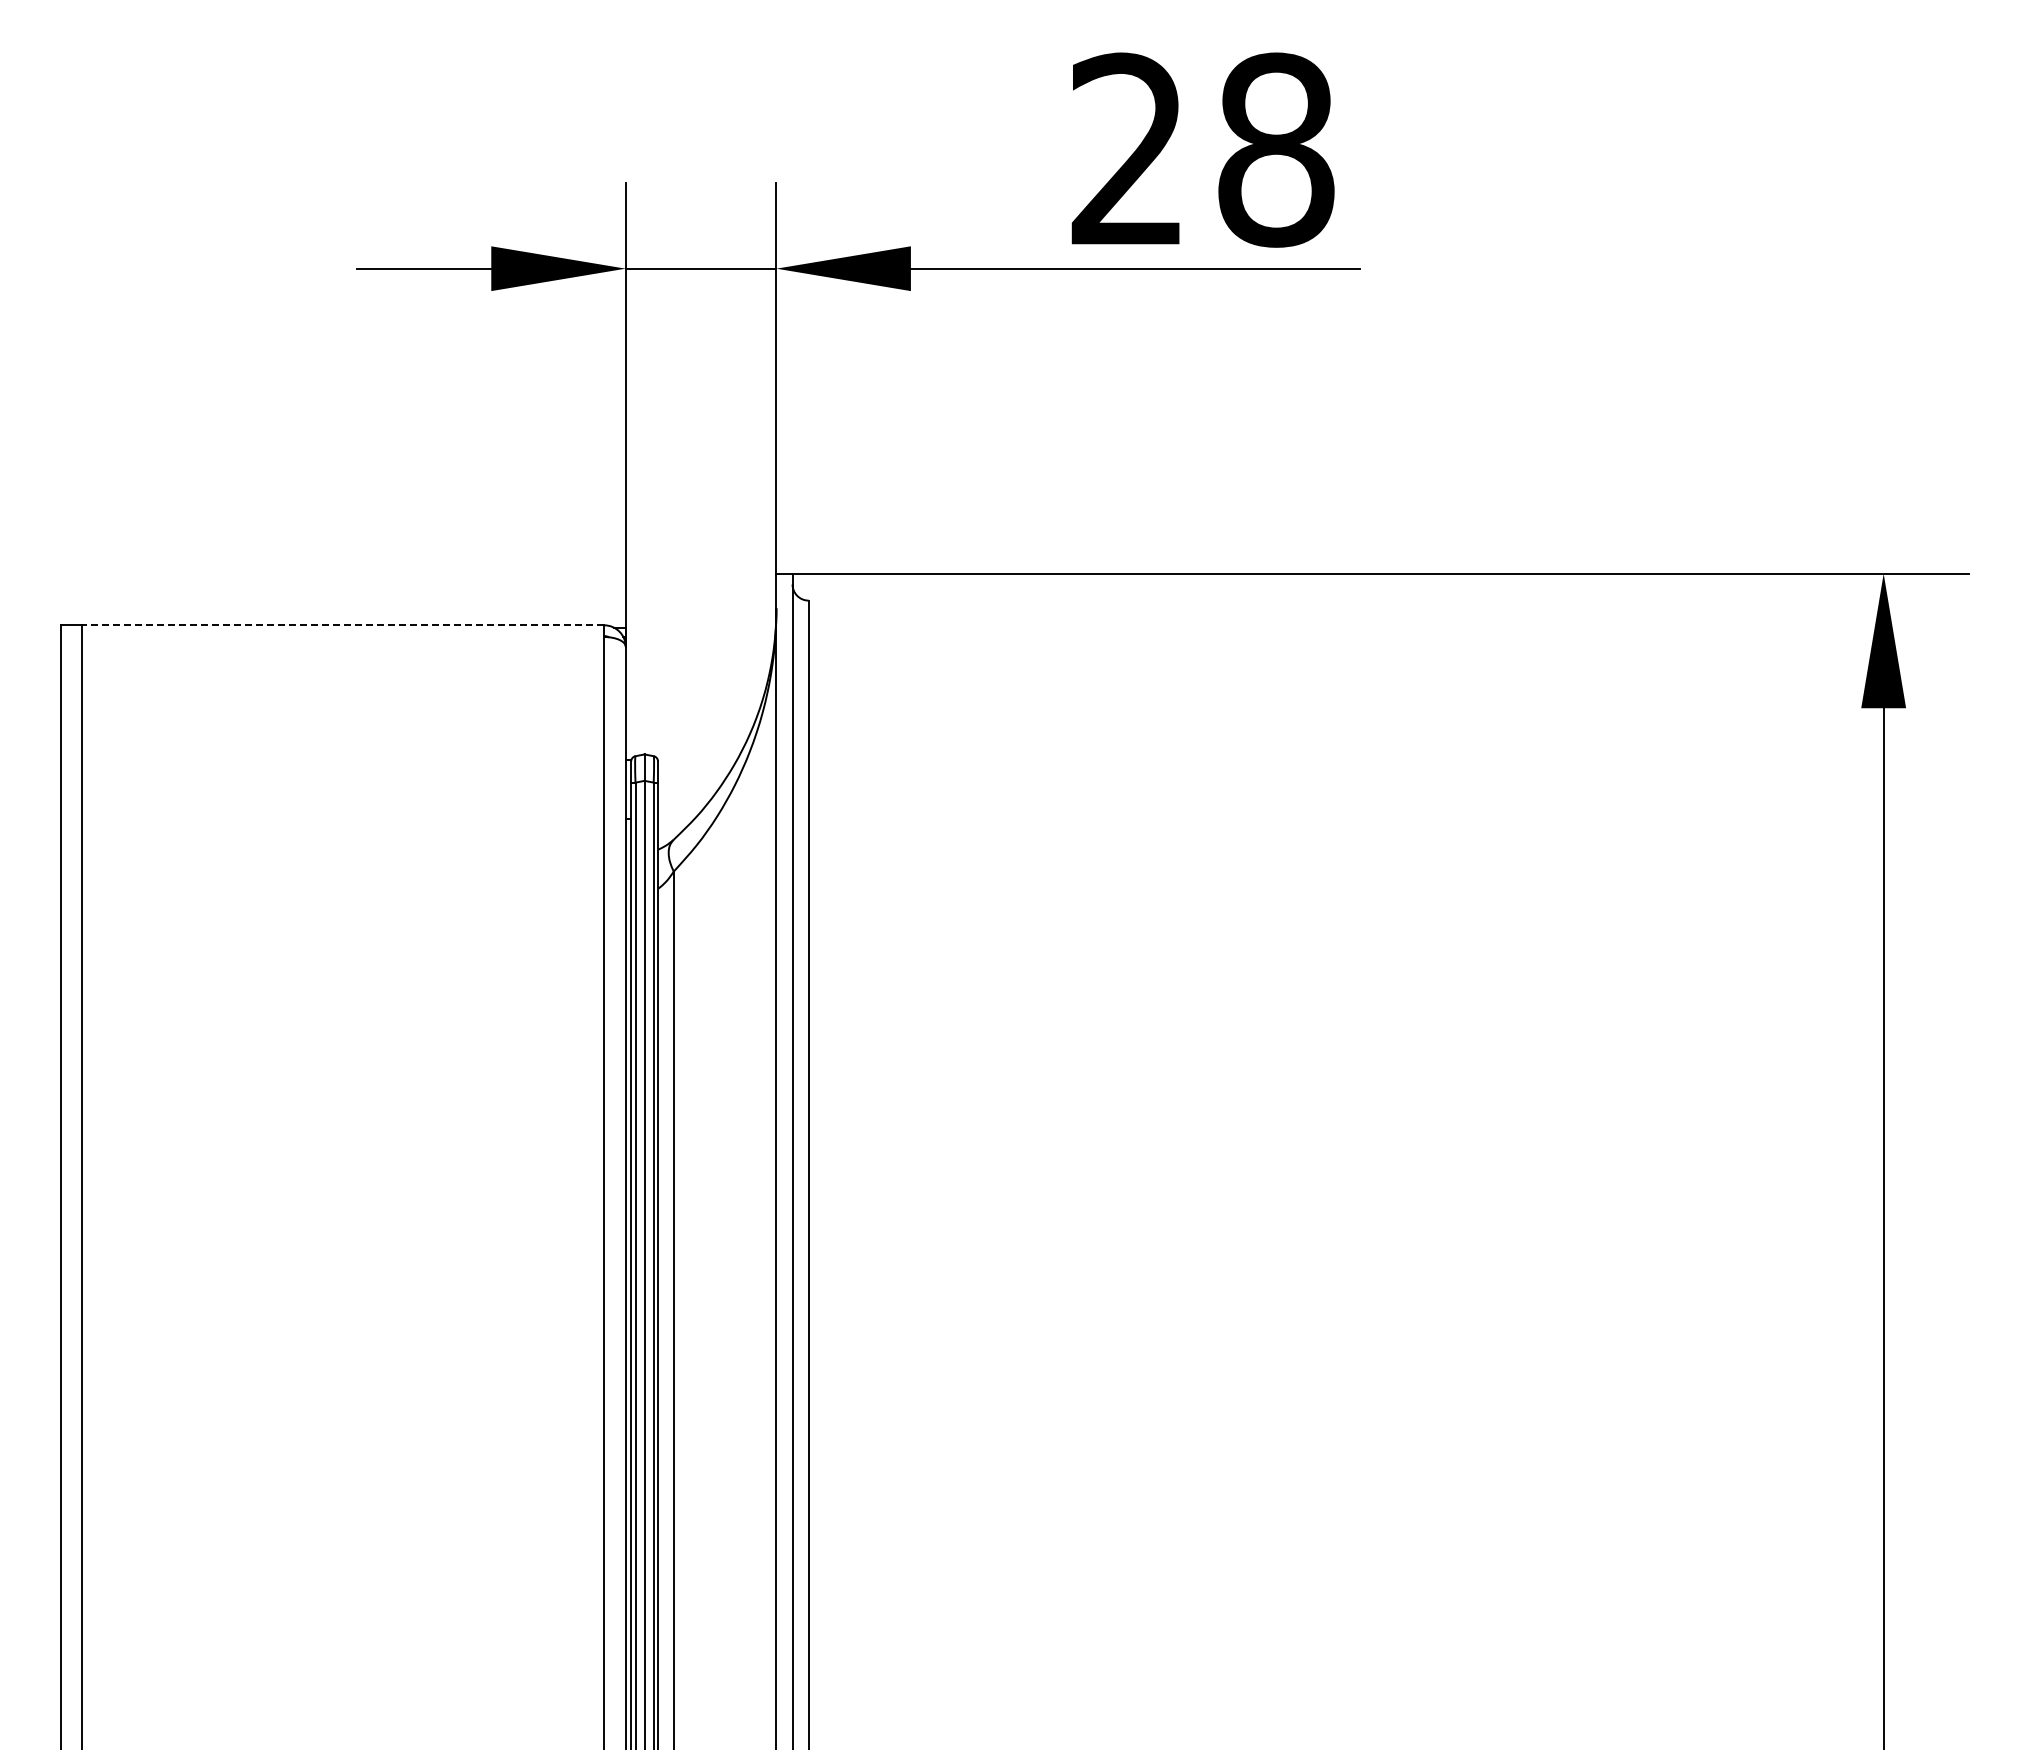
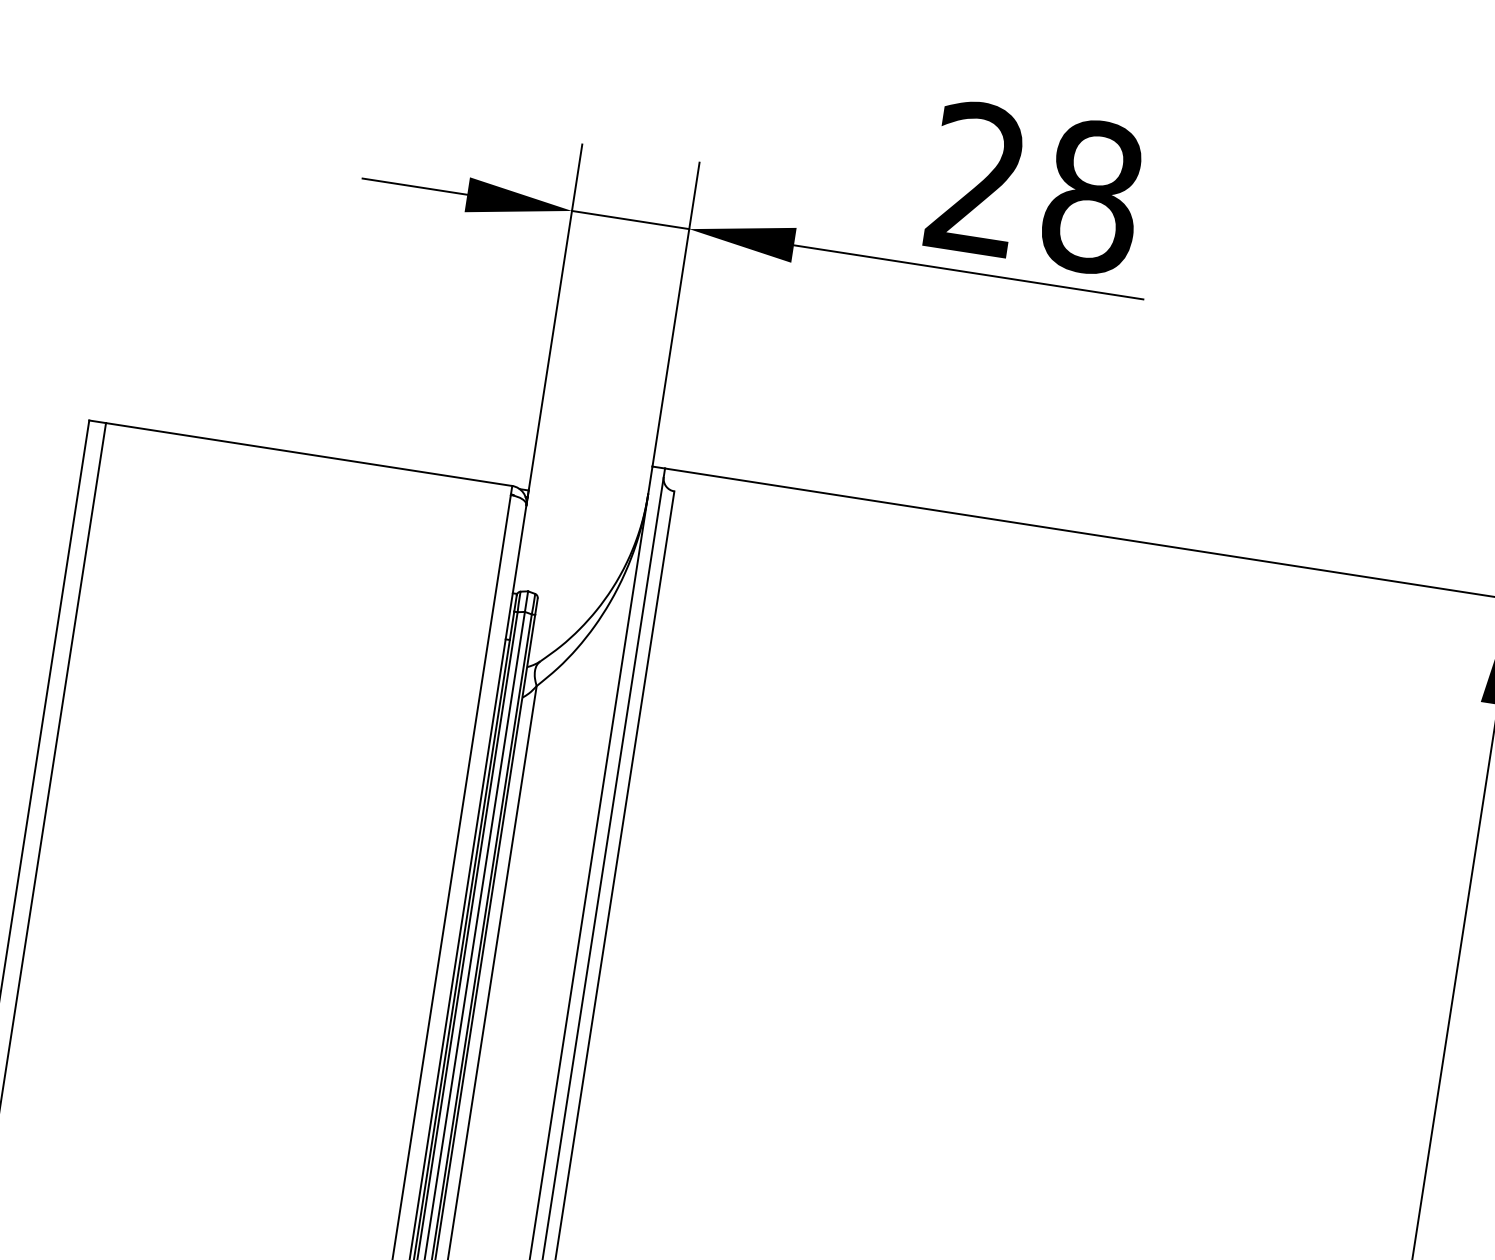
line: (343, 625) -> (309, 454), dashed -> solid

